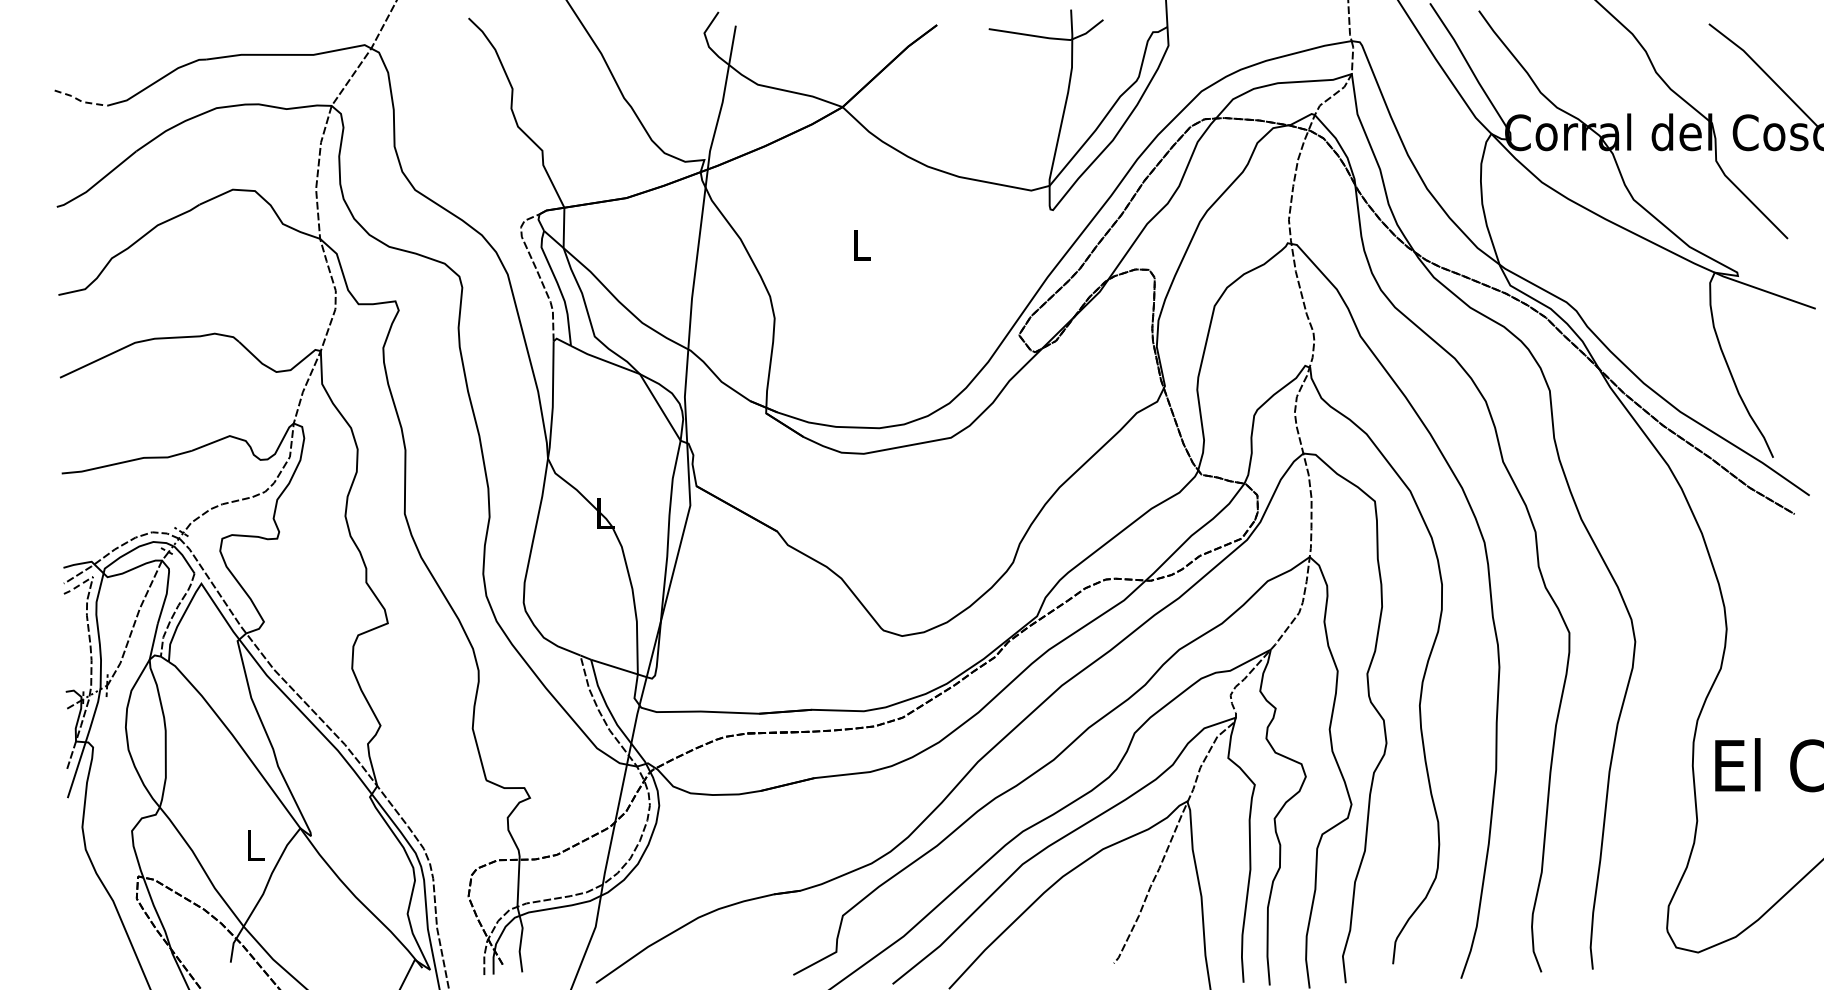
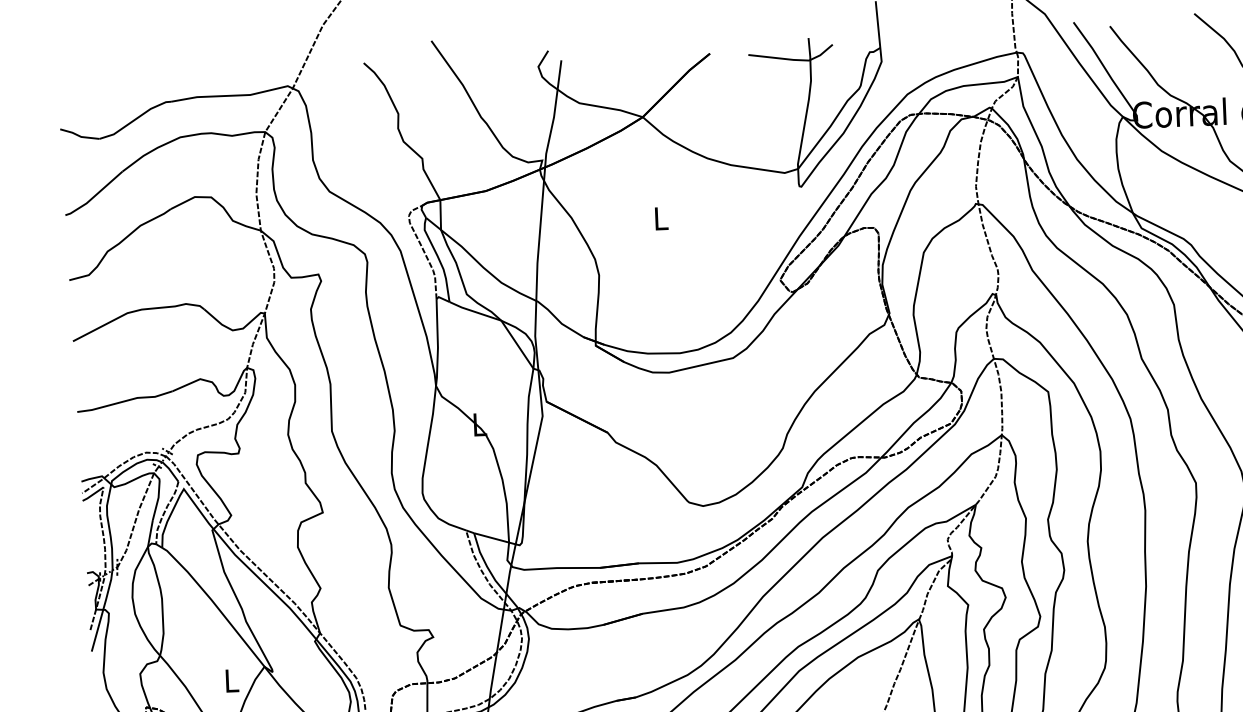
line: (80, 100) -> (79, 135), dashed -> solid
line: (78, 586) -> (93, 494), dashed -> solid

